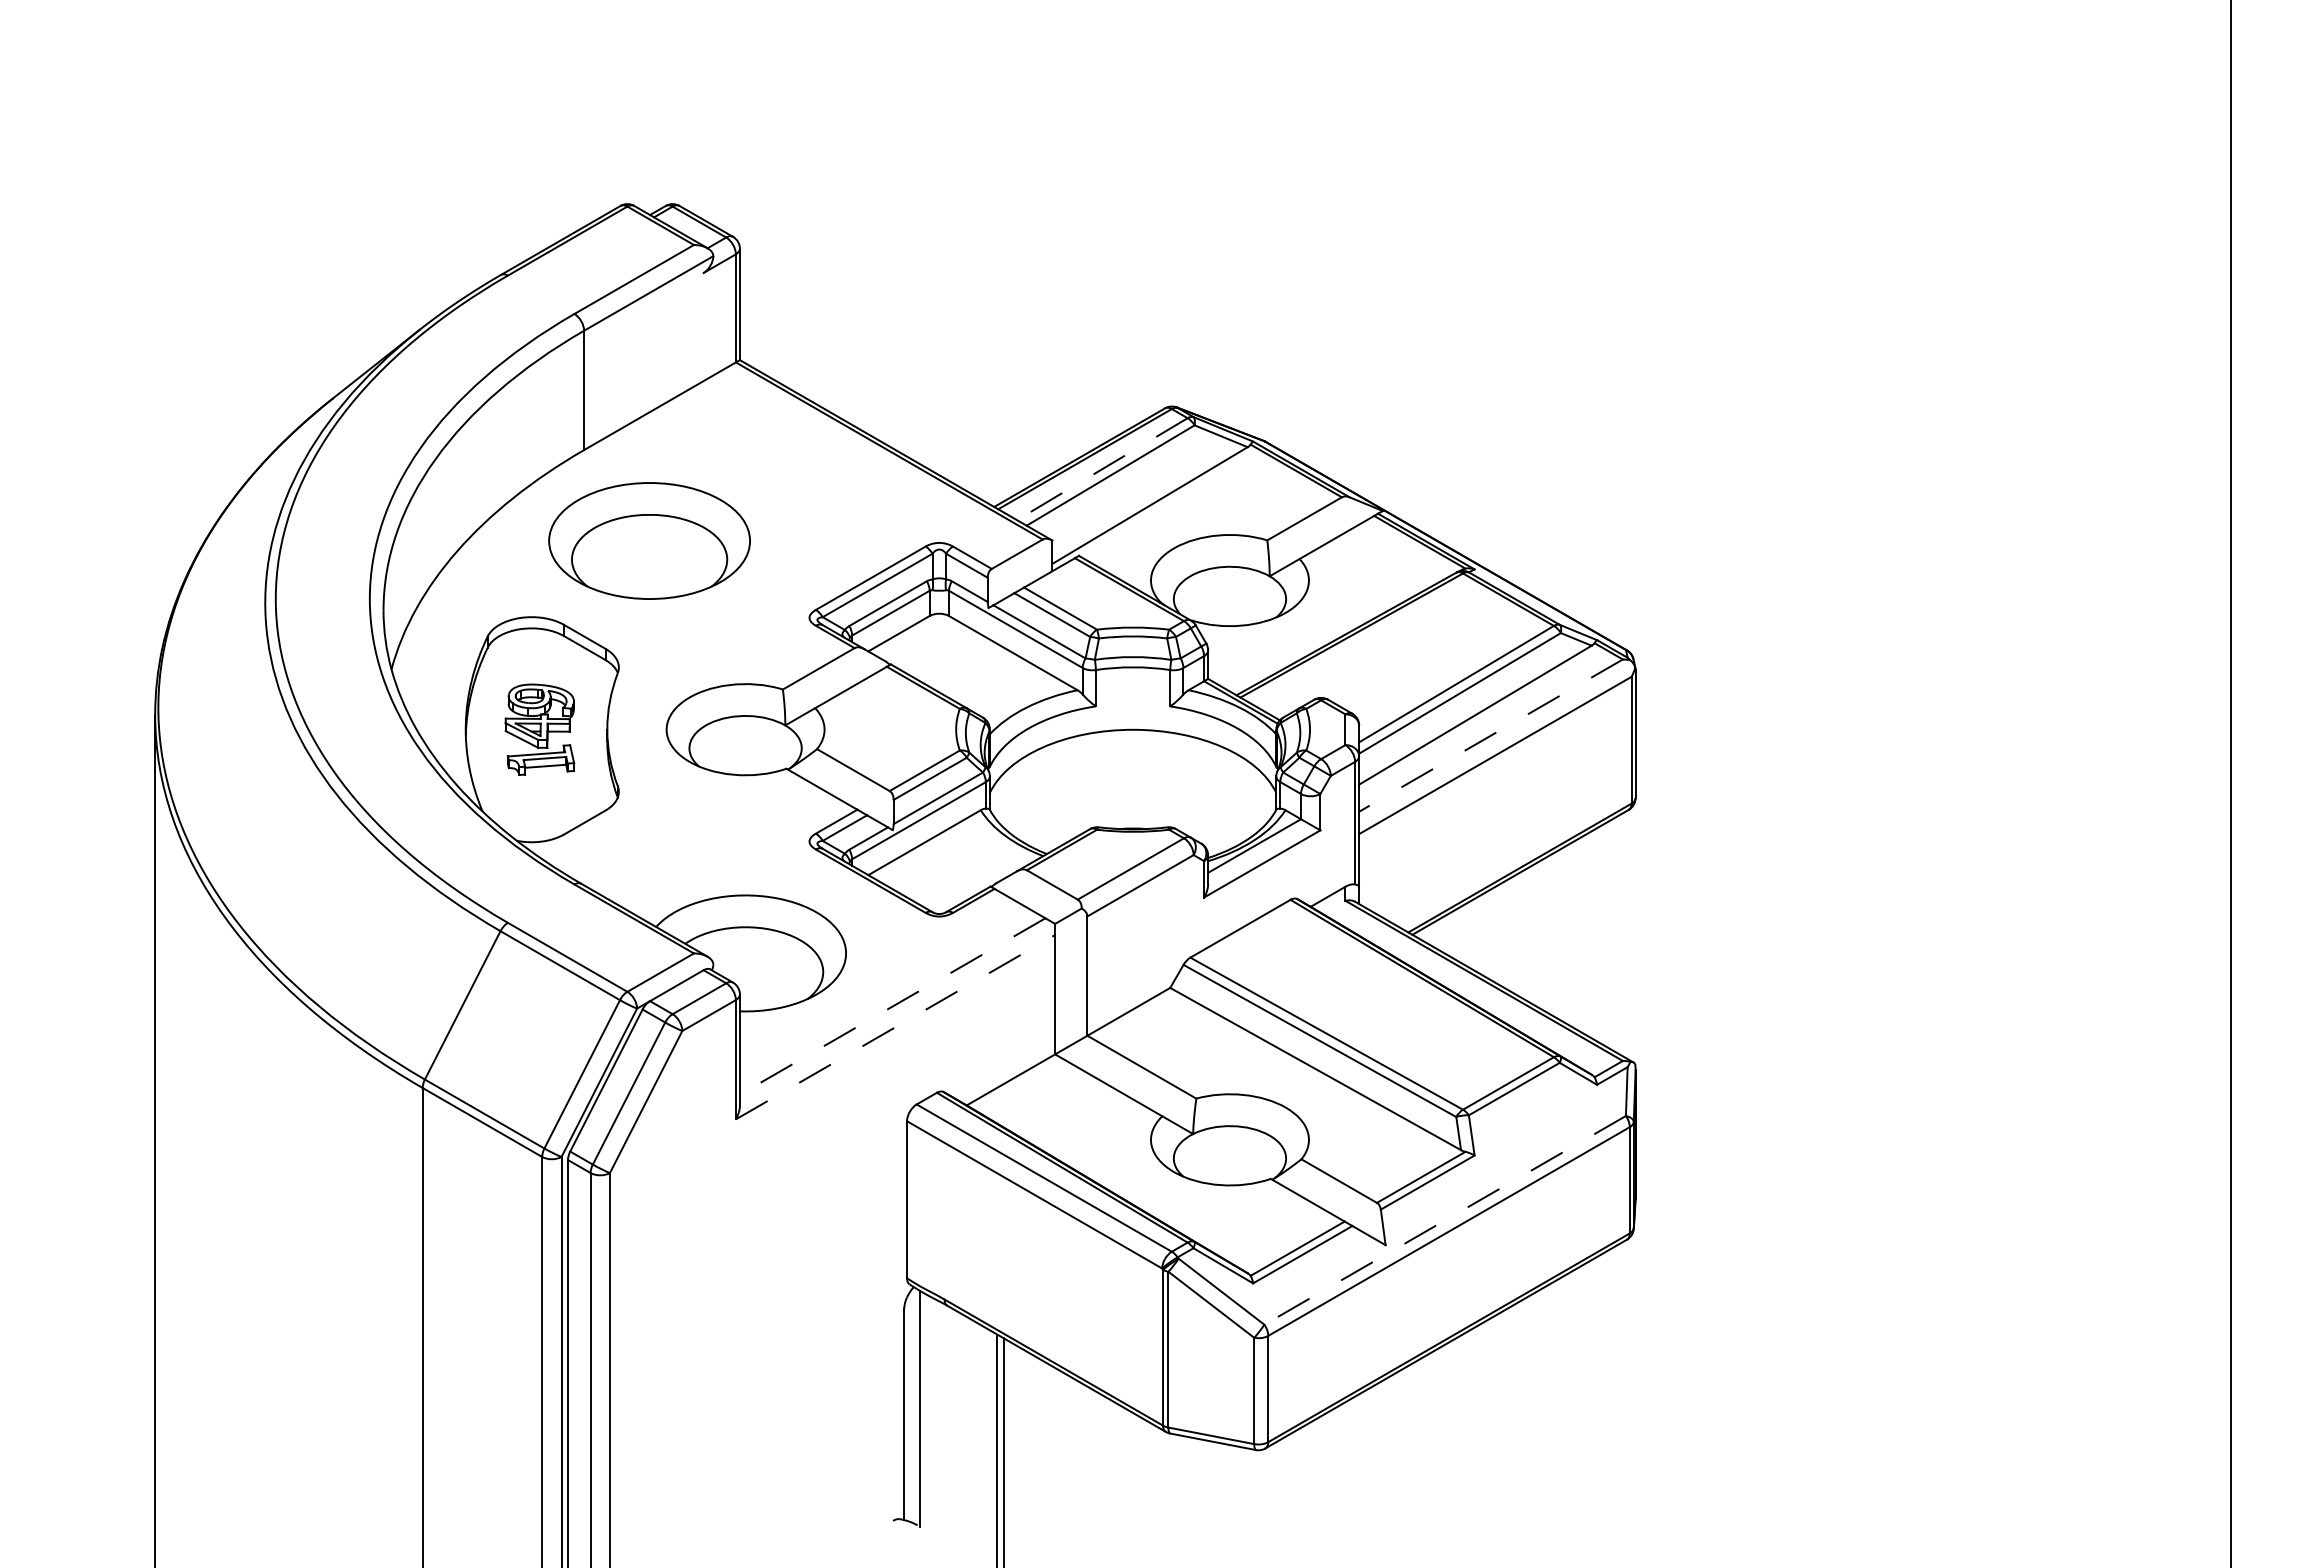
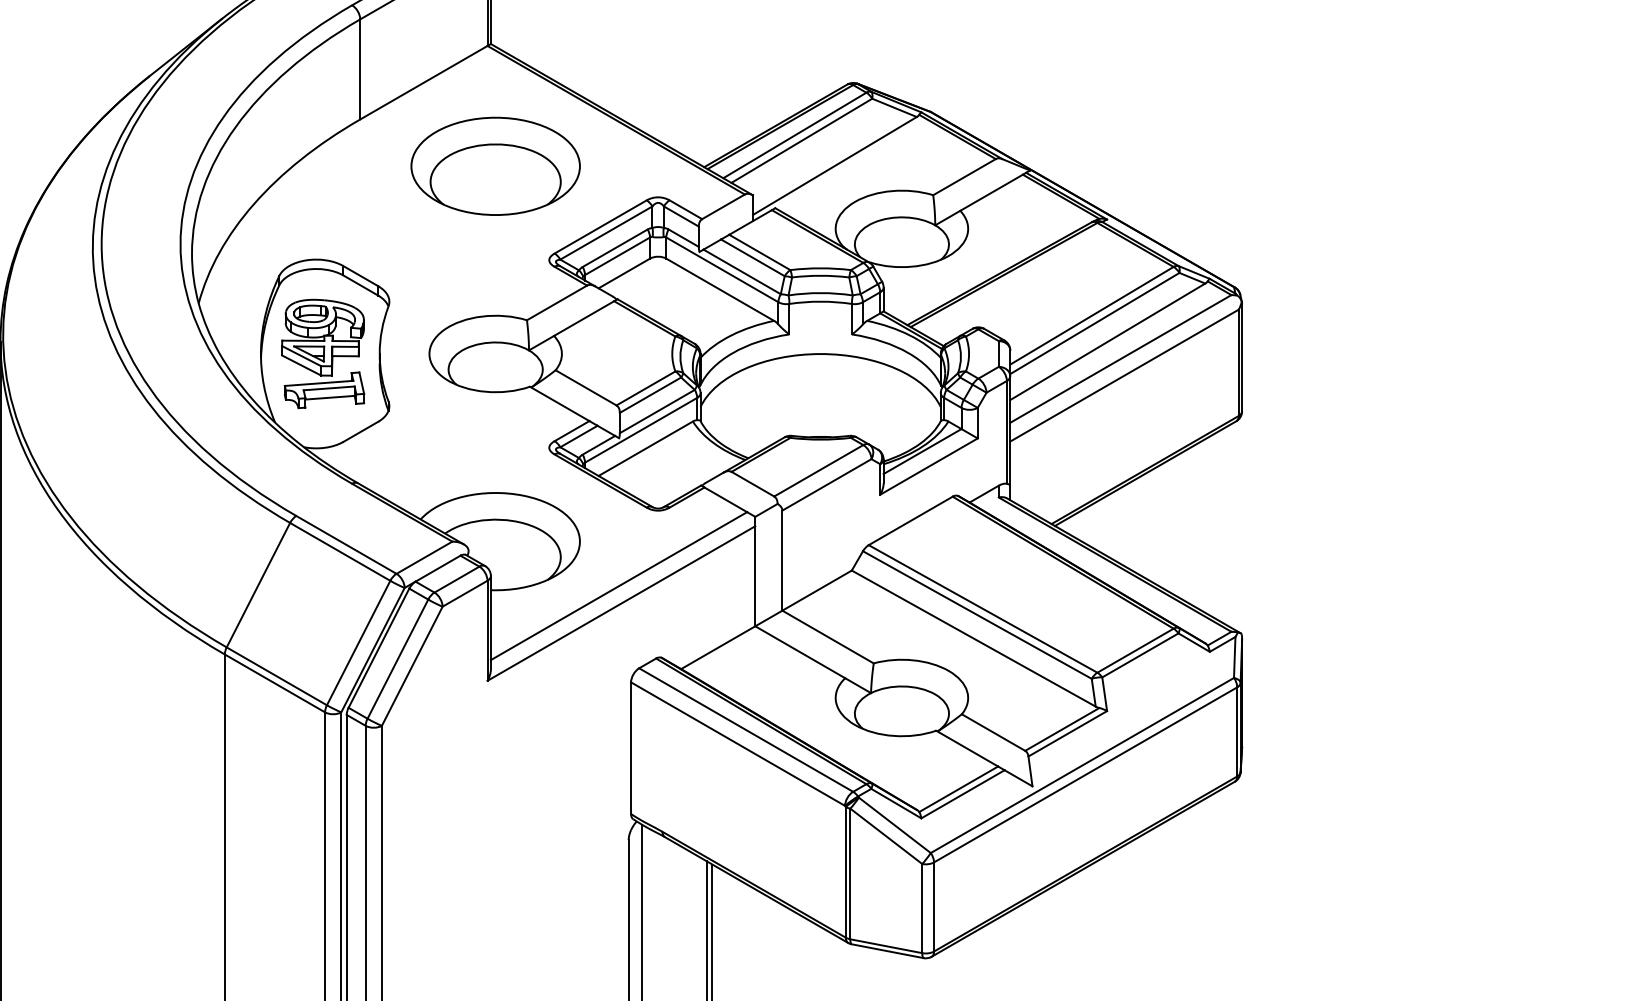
line: (1101, 469) -> (794, 135), dashed -> solid
part: (649, 540) -> (495, 165), moved
part: (539, 729) -> (322, 353), size x1.43
line: (1490, 735) -> (1120, 358), dashed -> solid
line: (892, 1006) -> (618, 586), dashed -> solid
line: (895, 1026) -> (621, 602), dashed -> solid
line: (1445, 1220) -> (1082, 765), dashed -> solid

